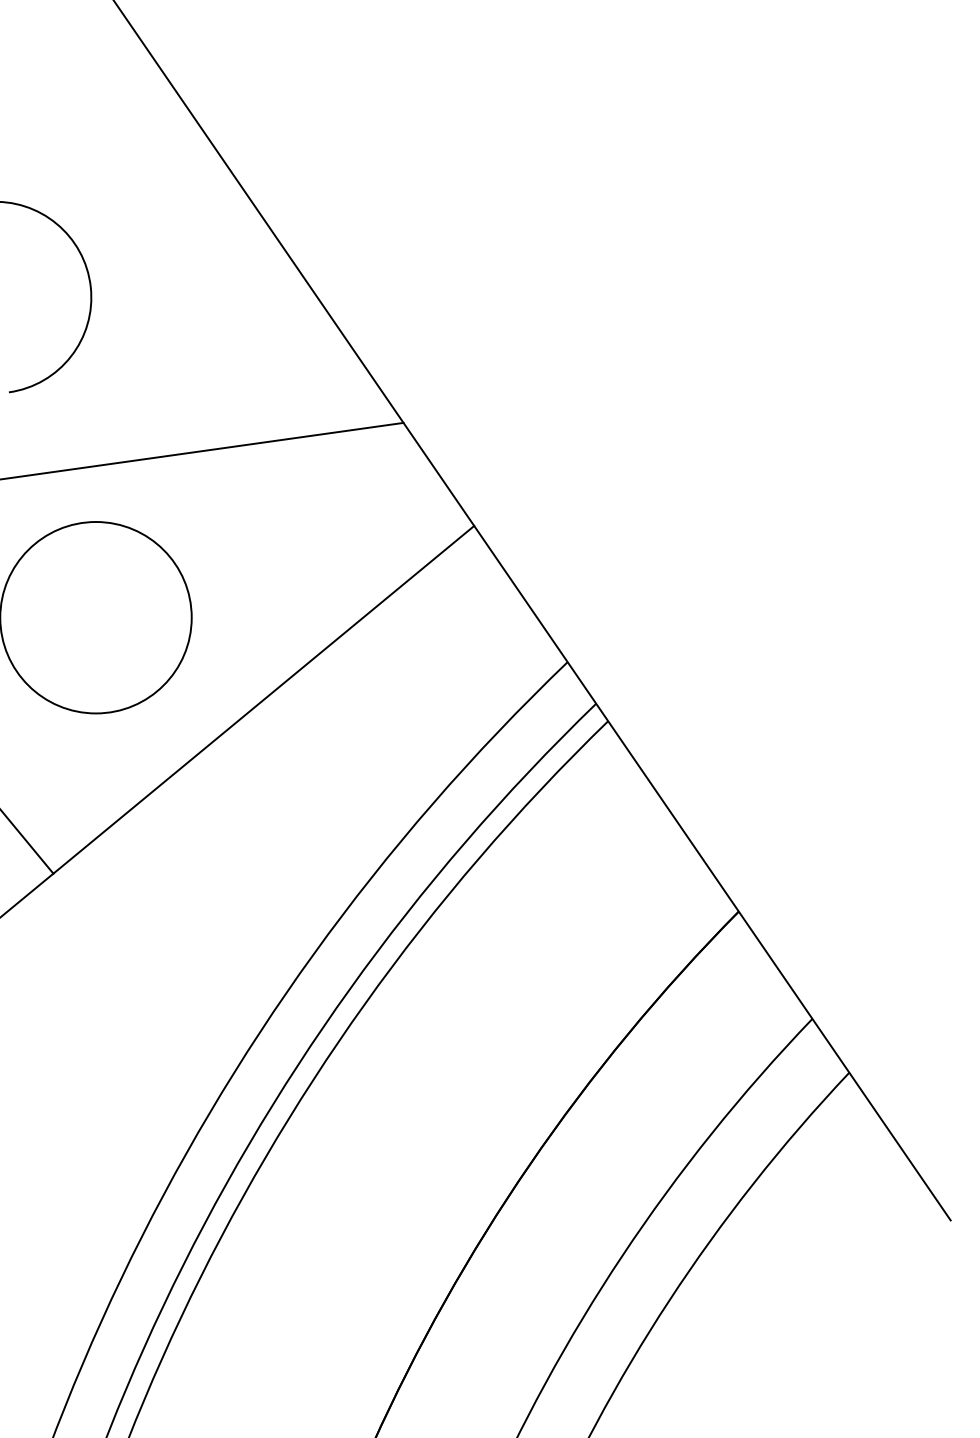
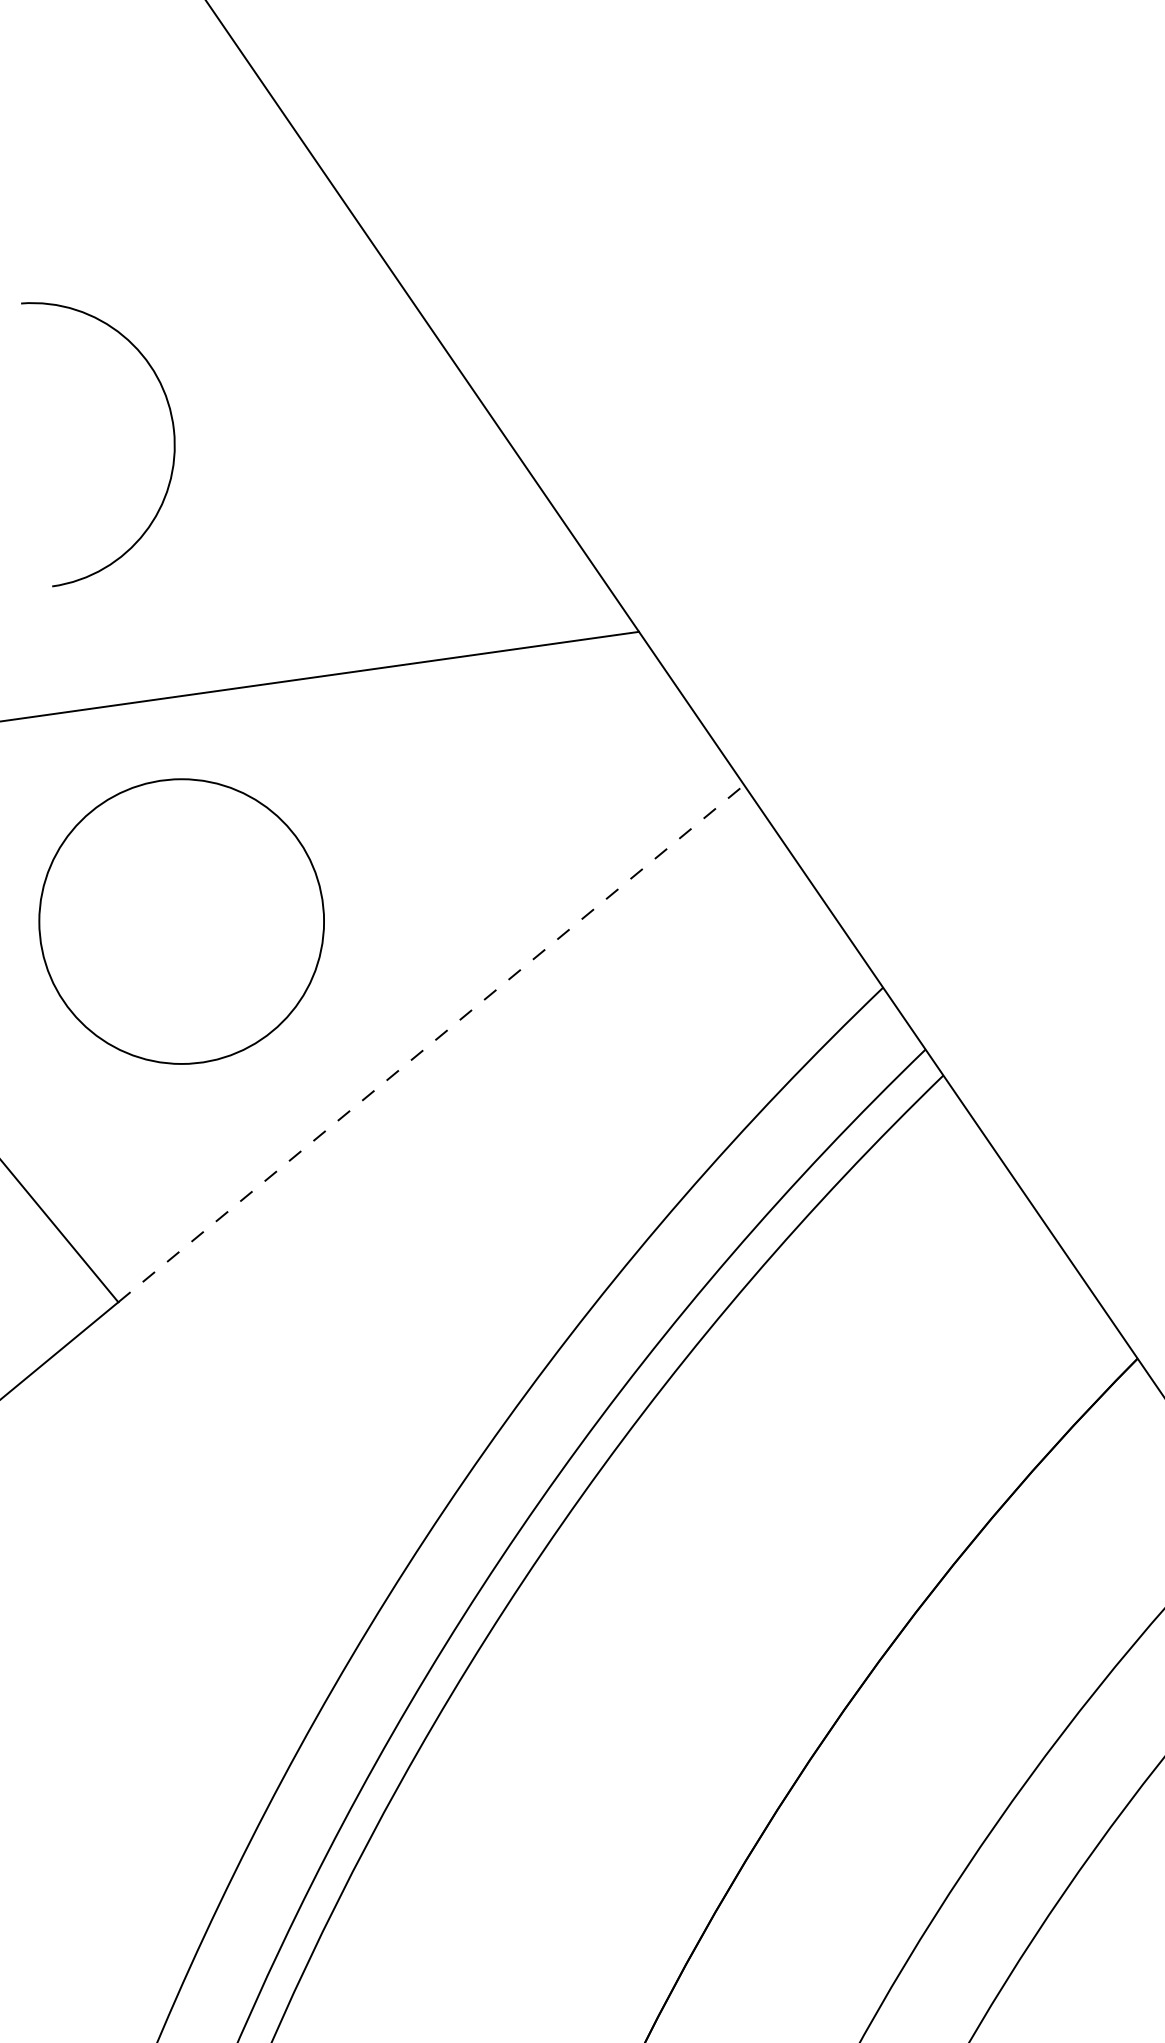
line: (263, 699) -> (430, 1043), solid -> dashed

